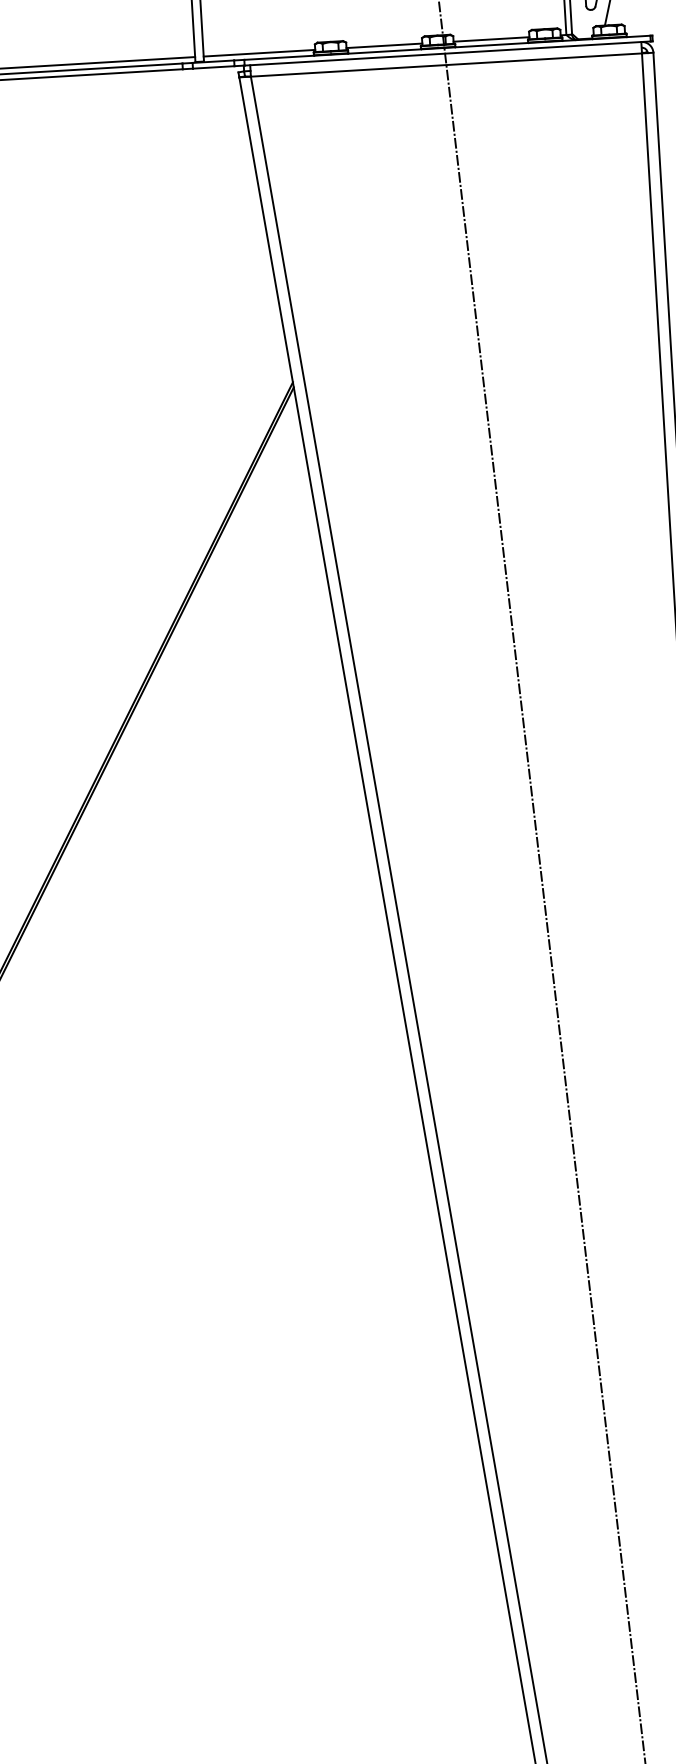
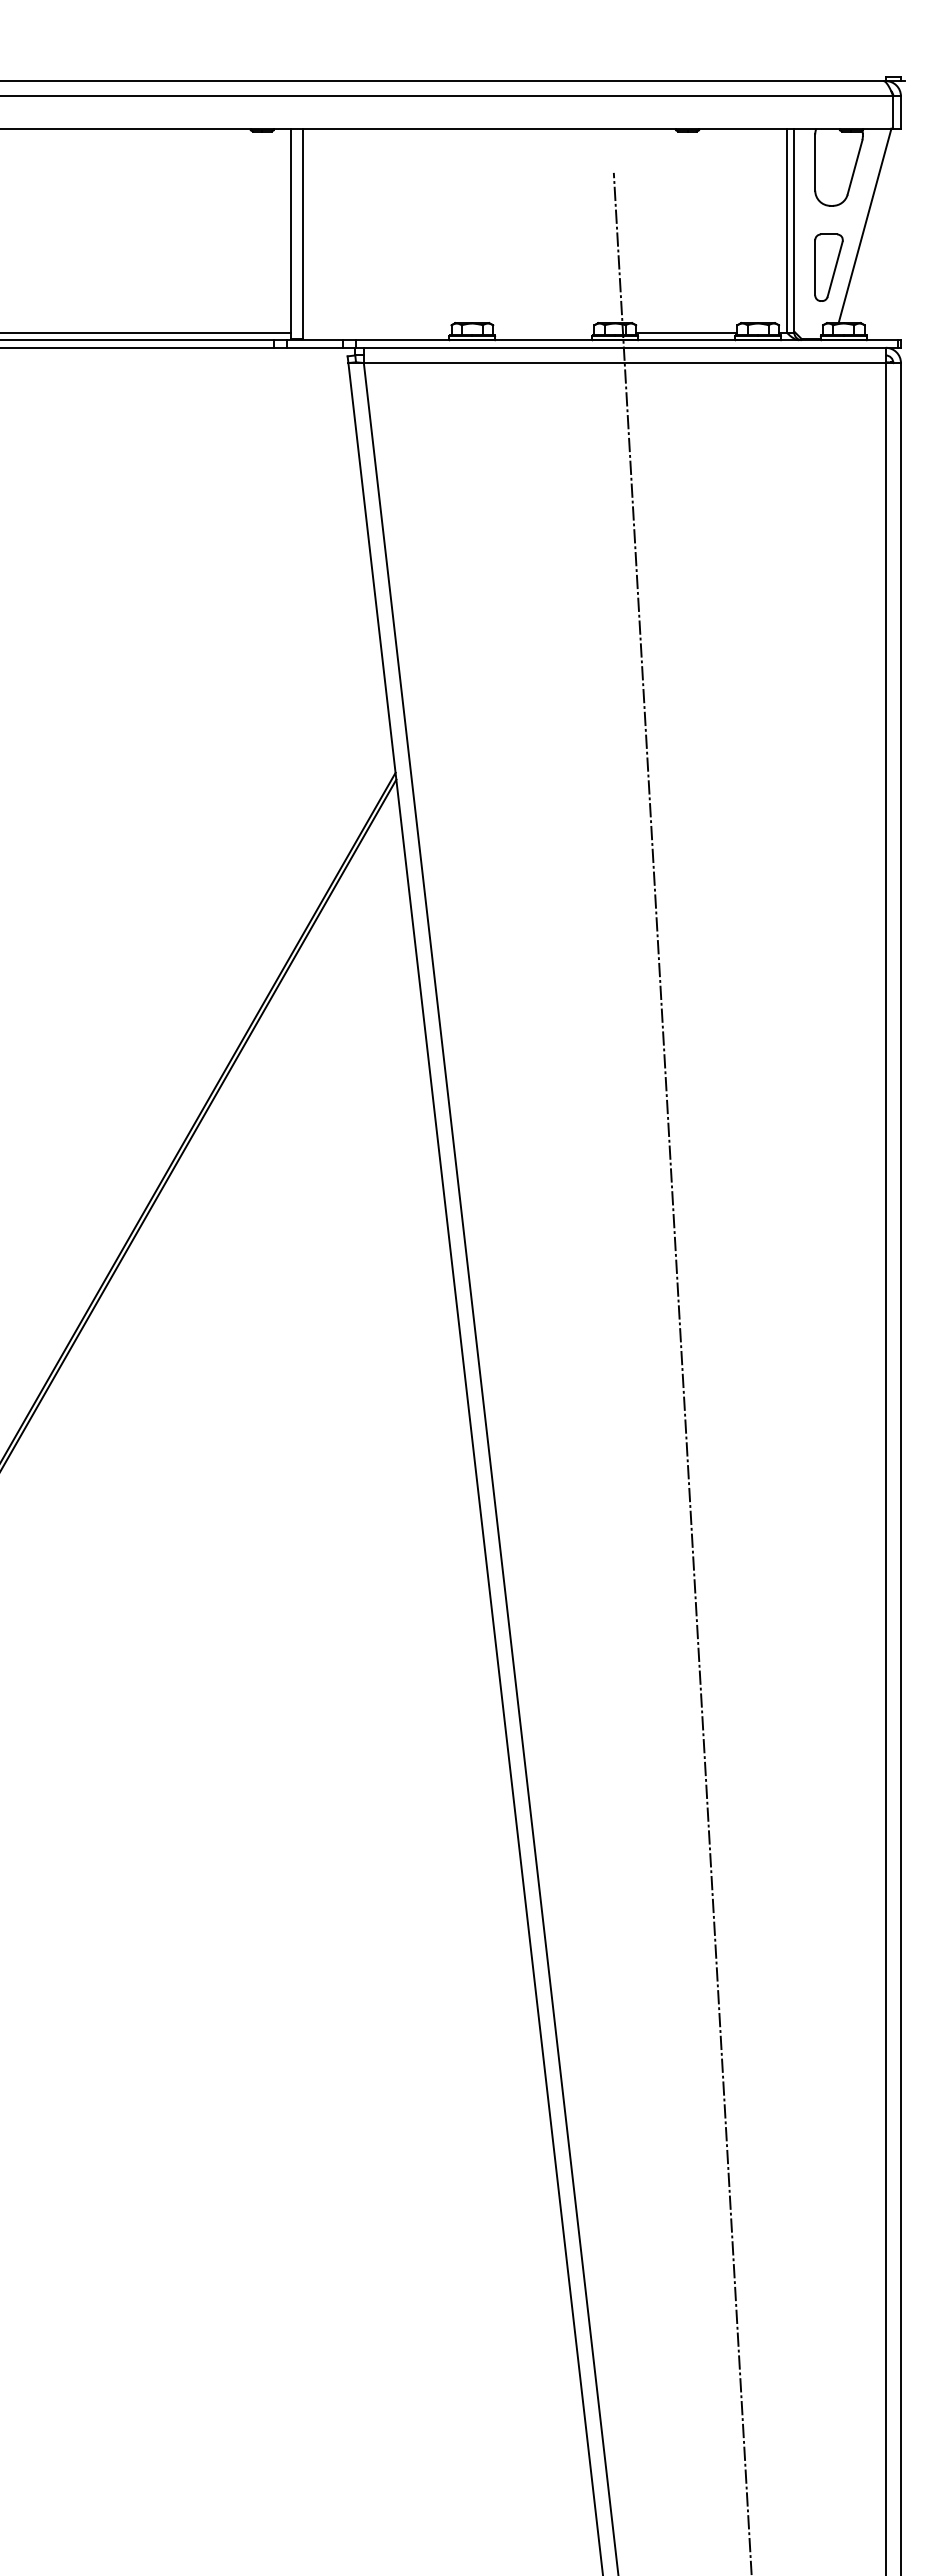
line: (384, 45) -> (543, 332), removed
line: (259, 53) -> (376, 332), removed

